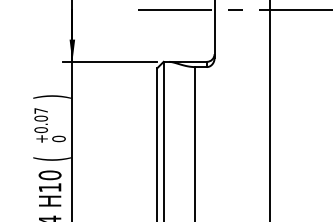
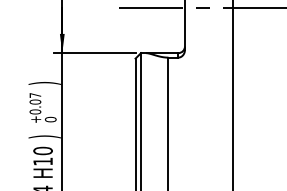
text: (51, 158) -> (44, 136), ( -> )

